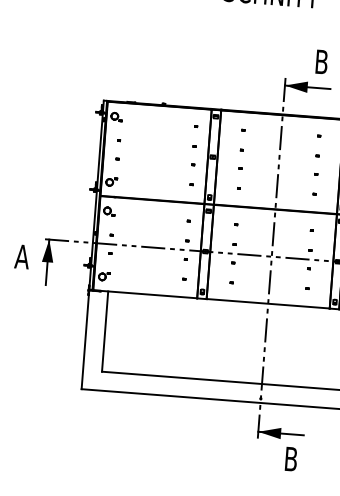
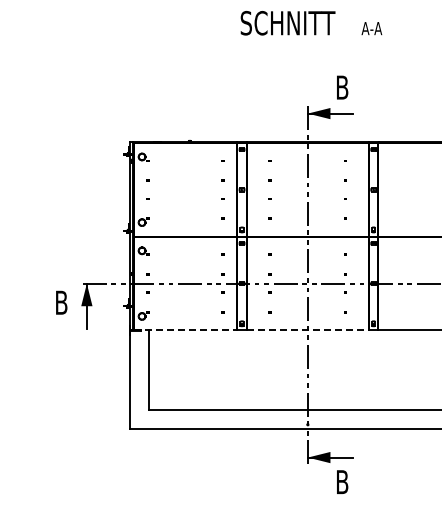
text: (22, 256) -> (61, 302), A -> B
line: (144, 294) -> (185, 330), solid -> dashed
line: (268, 303) -> (308, 330), solid -> dashed

